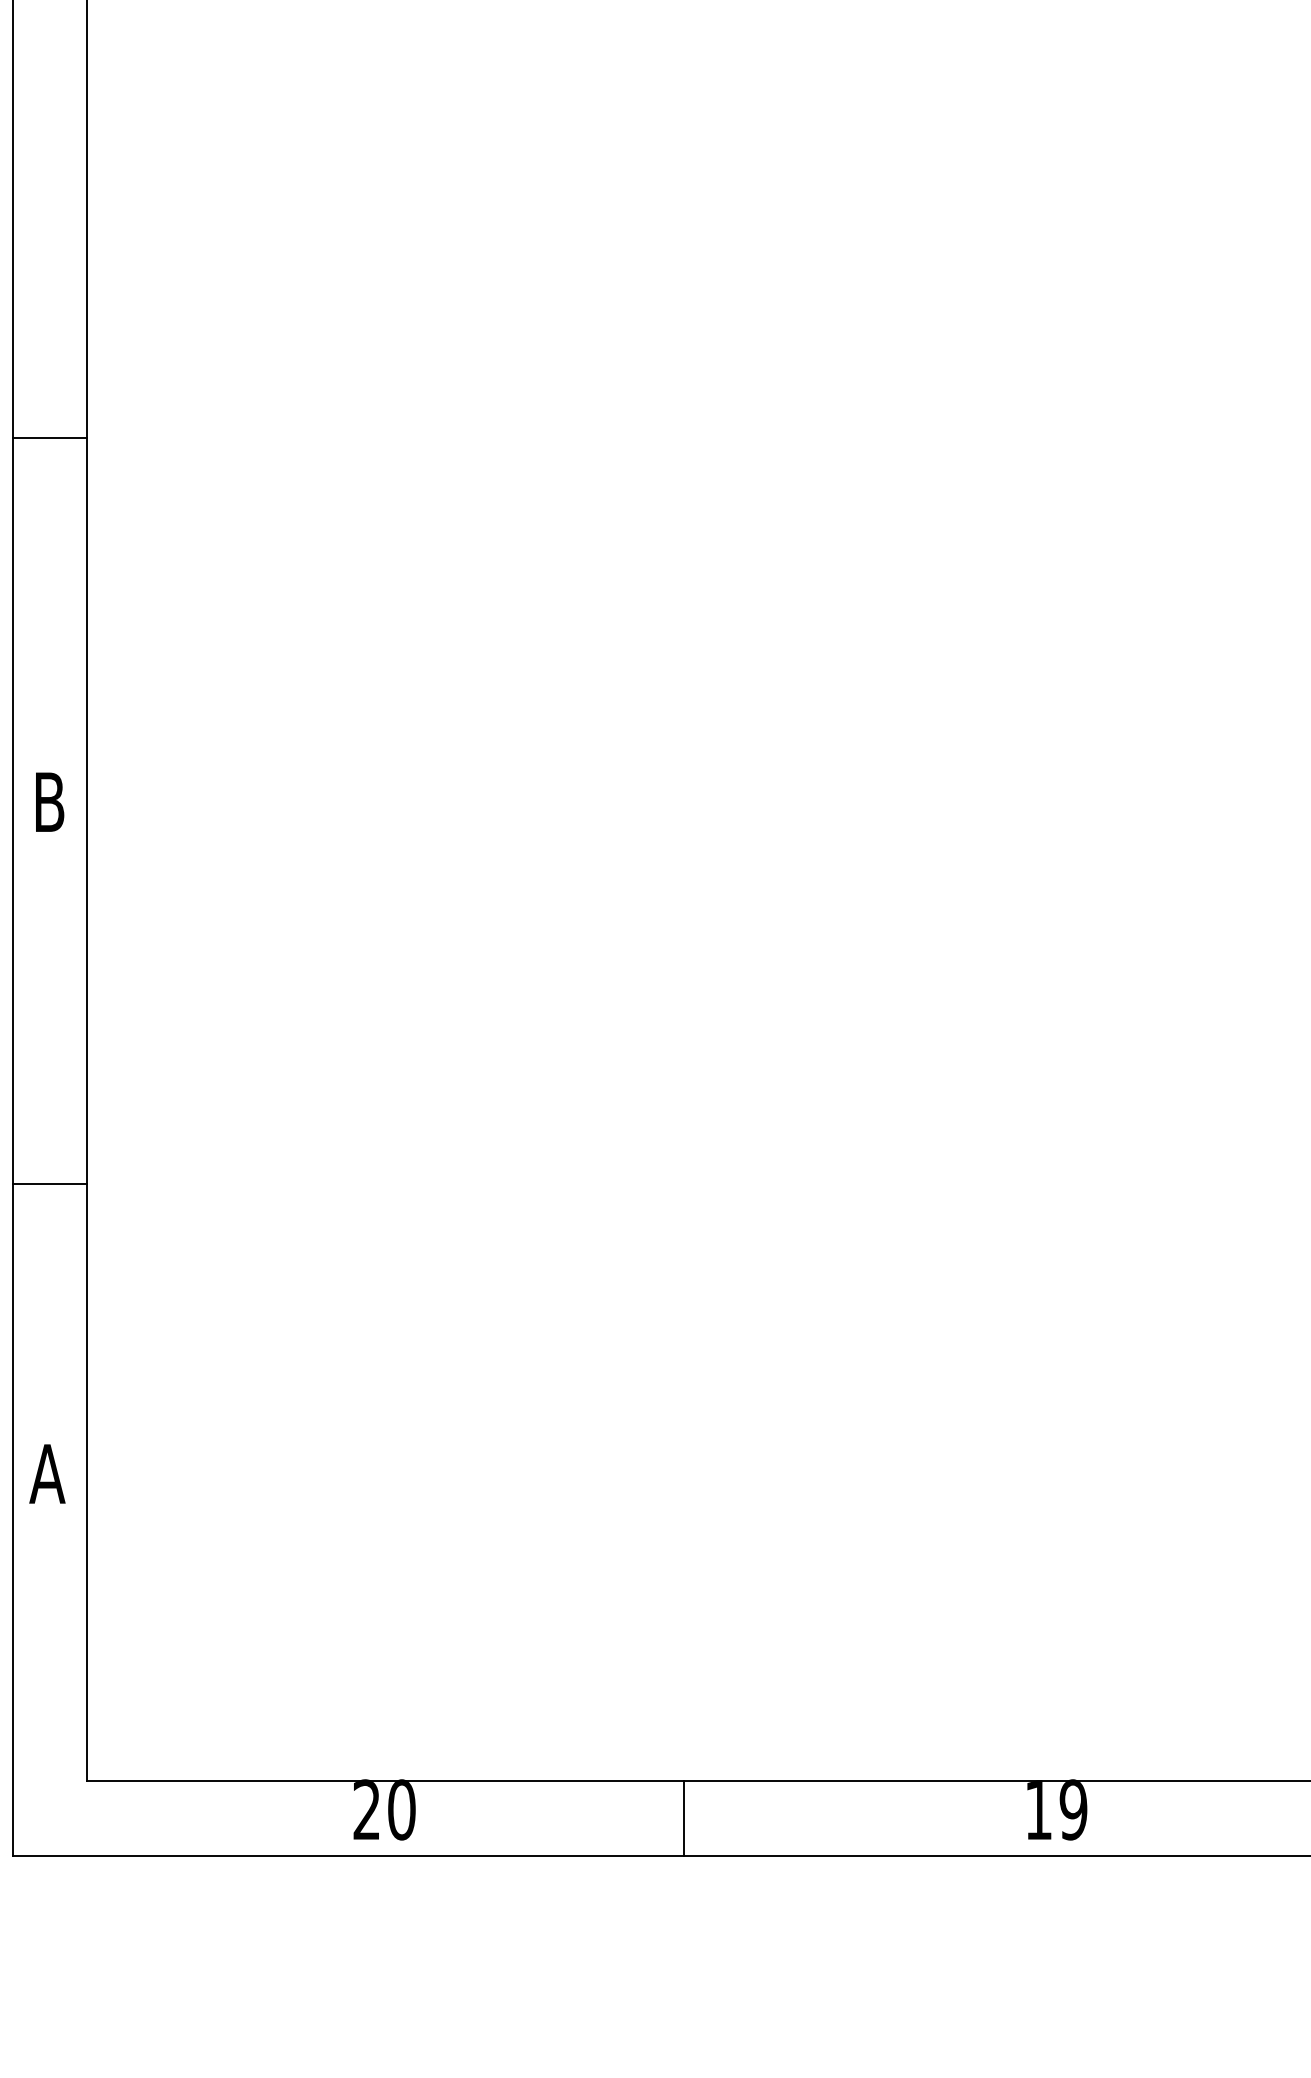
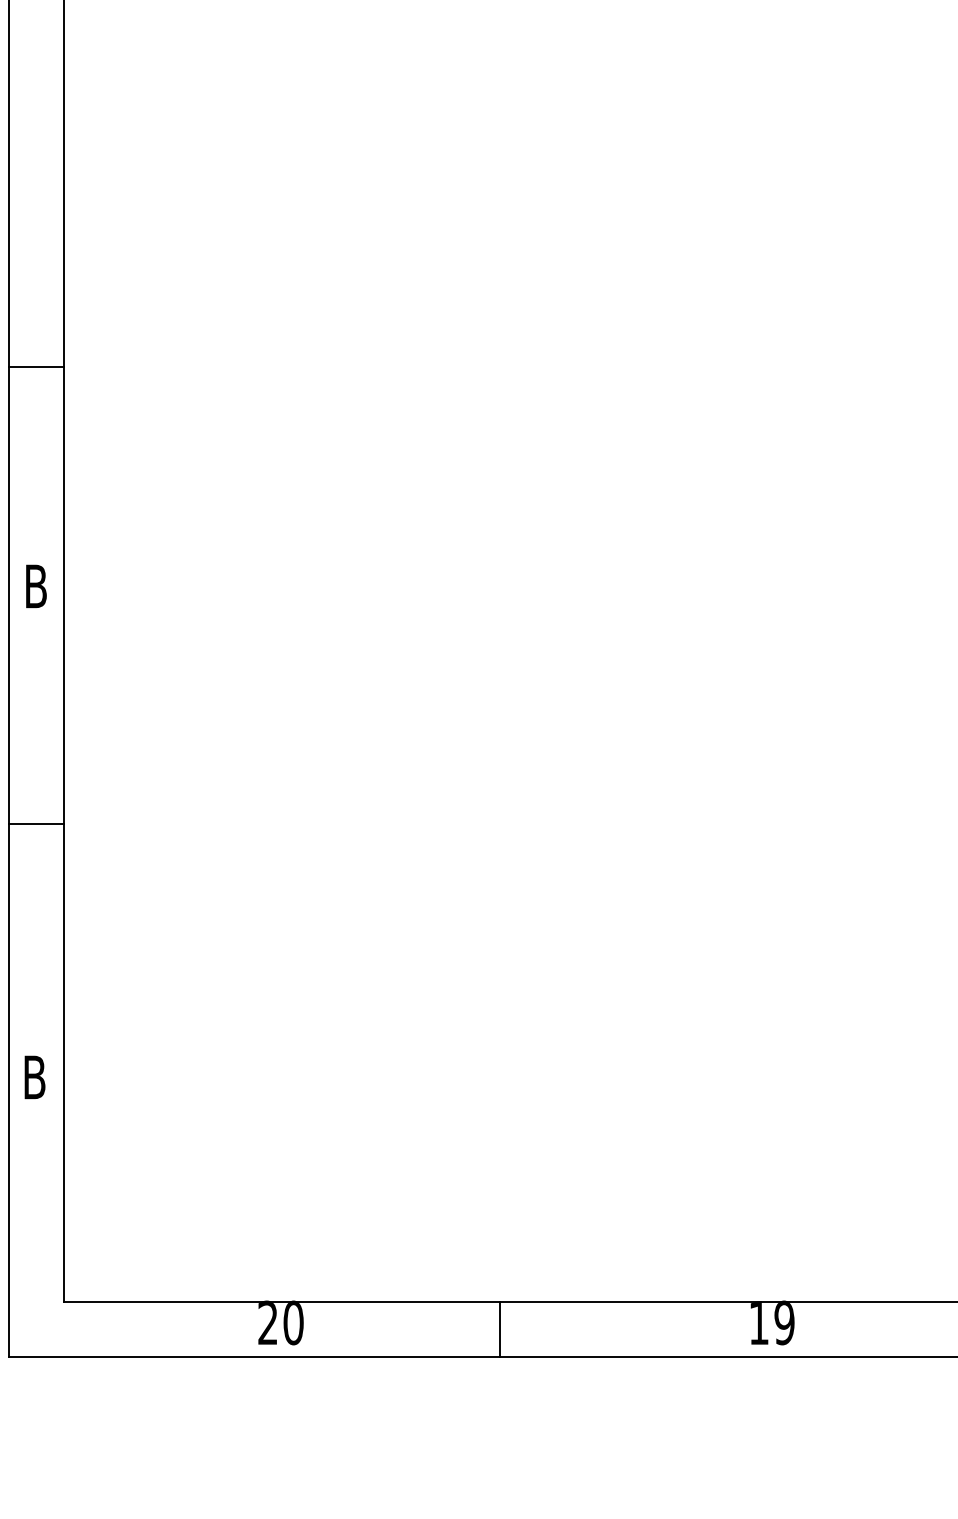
line: (49, 437) -> (36, 367), moved
line: (49, 1184) -> (36, 824), moved
text: (47, 1473) -> (34, 1077), A -> B

